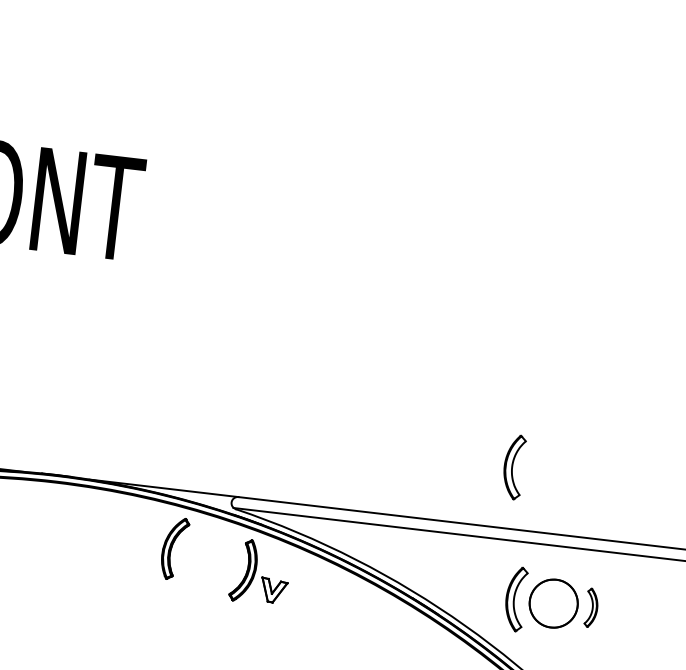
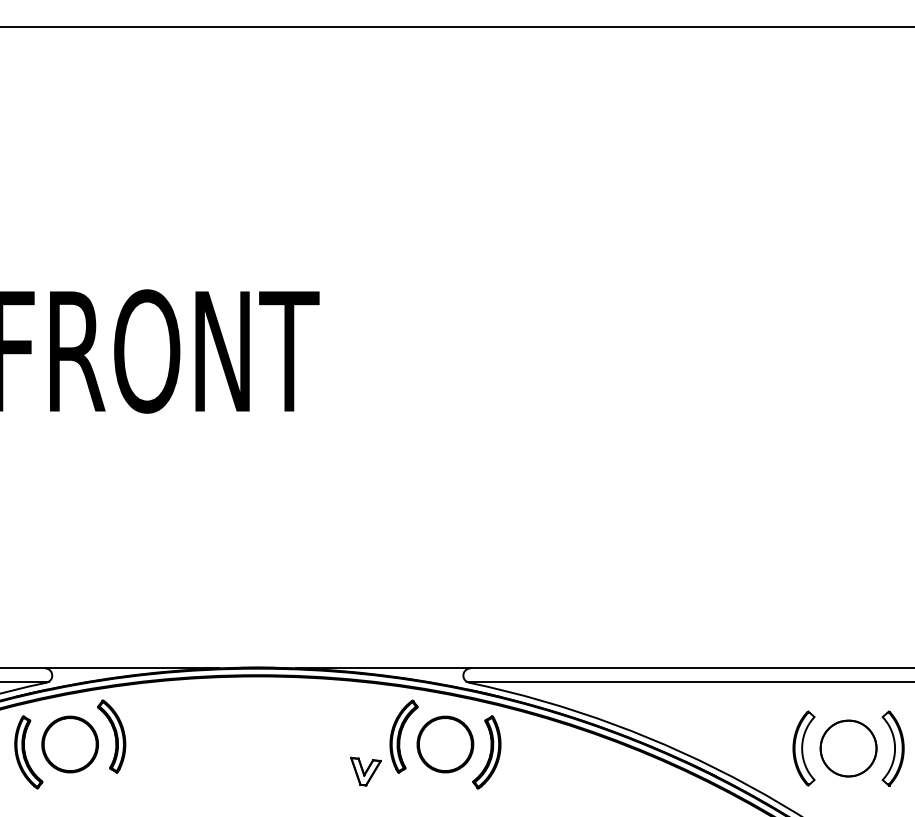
part: (513, 467) -> (783, 596), removed
part: (209, 559) -> (445, 744), added
part: (273, 590) -> (365, 771), moved
part: (591, 607) -> (892, 748), size x1.67

